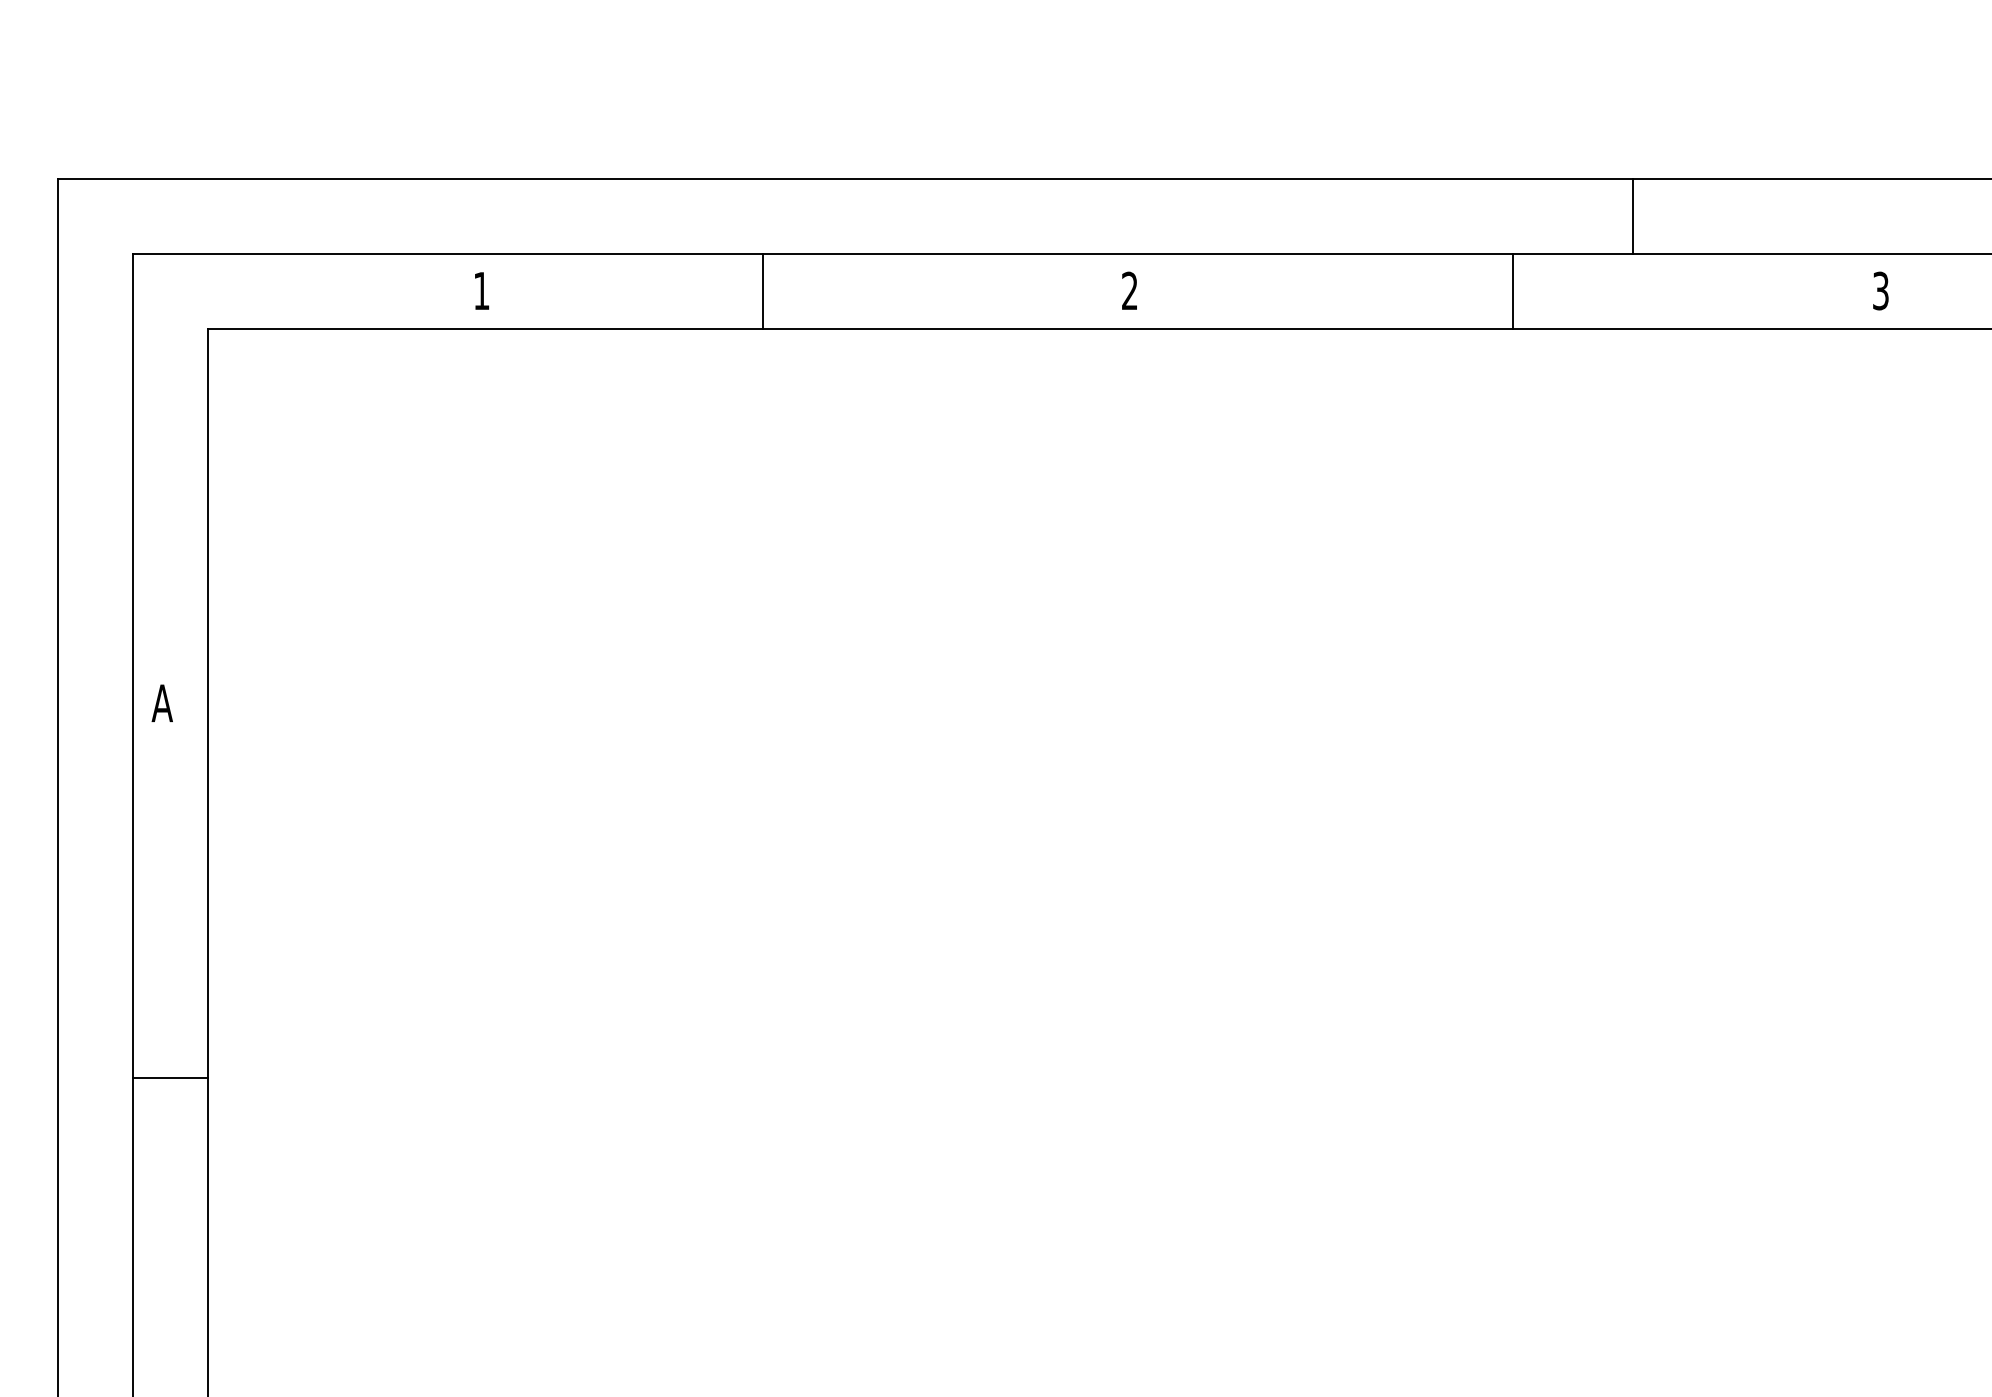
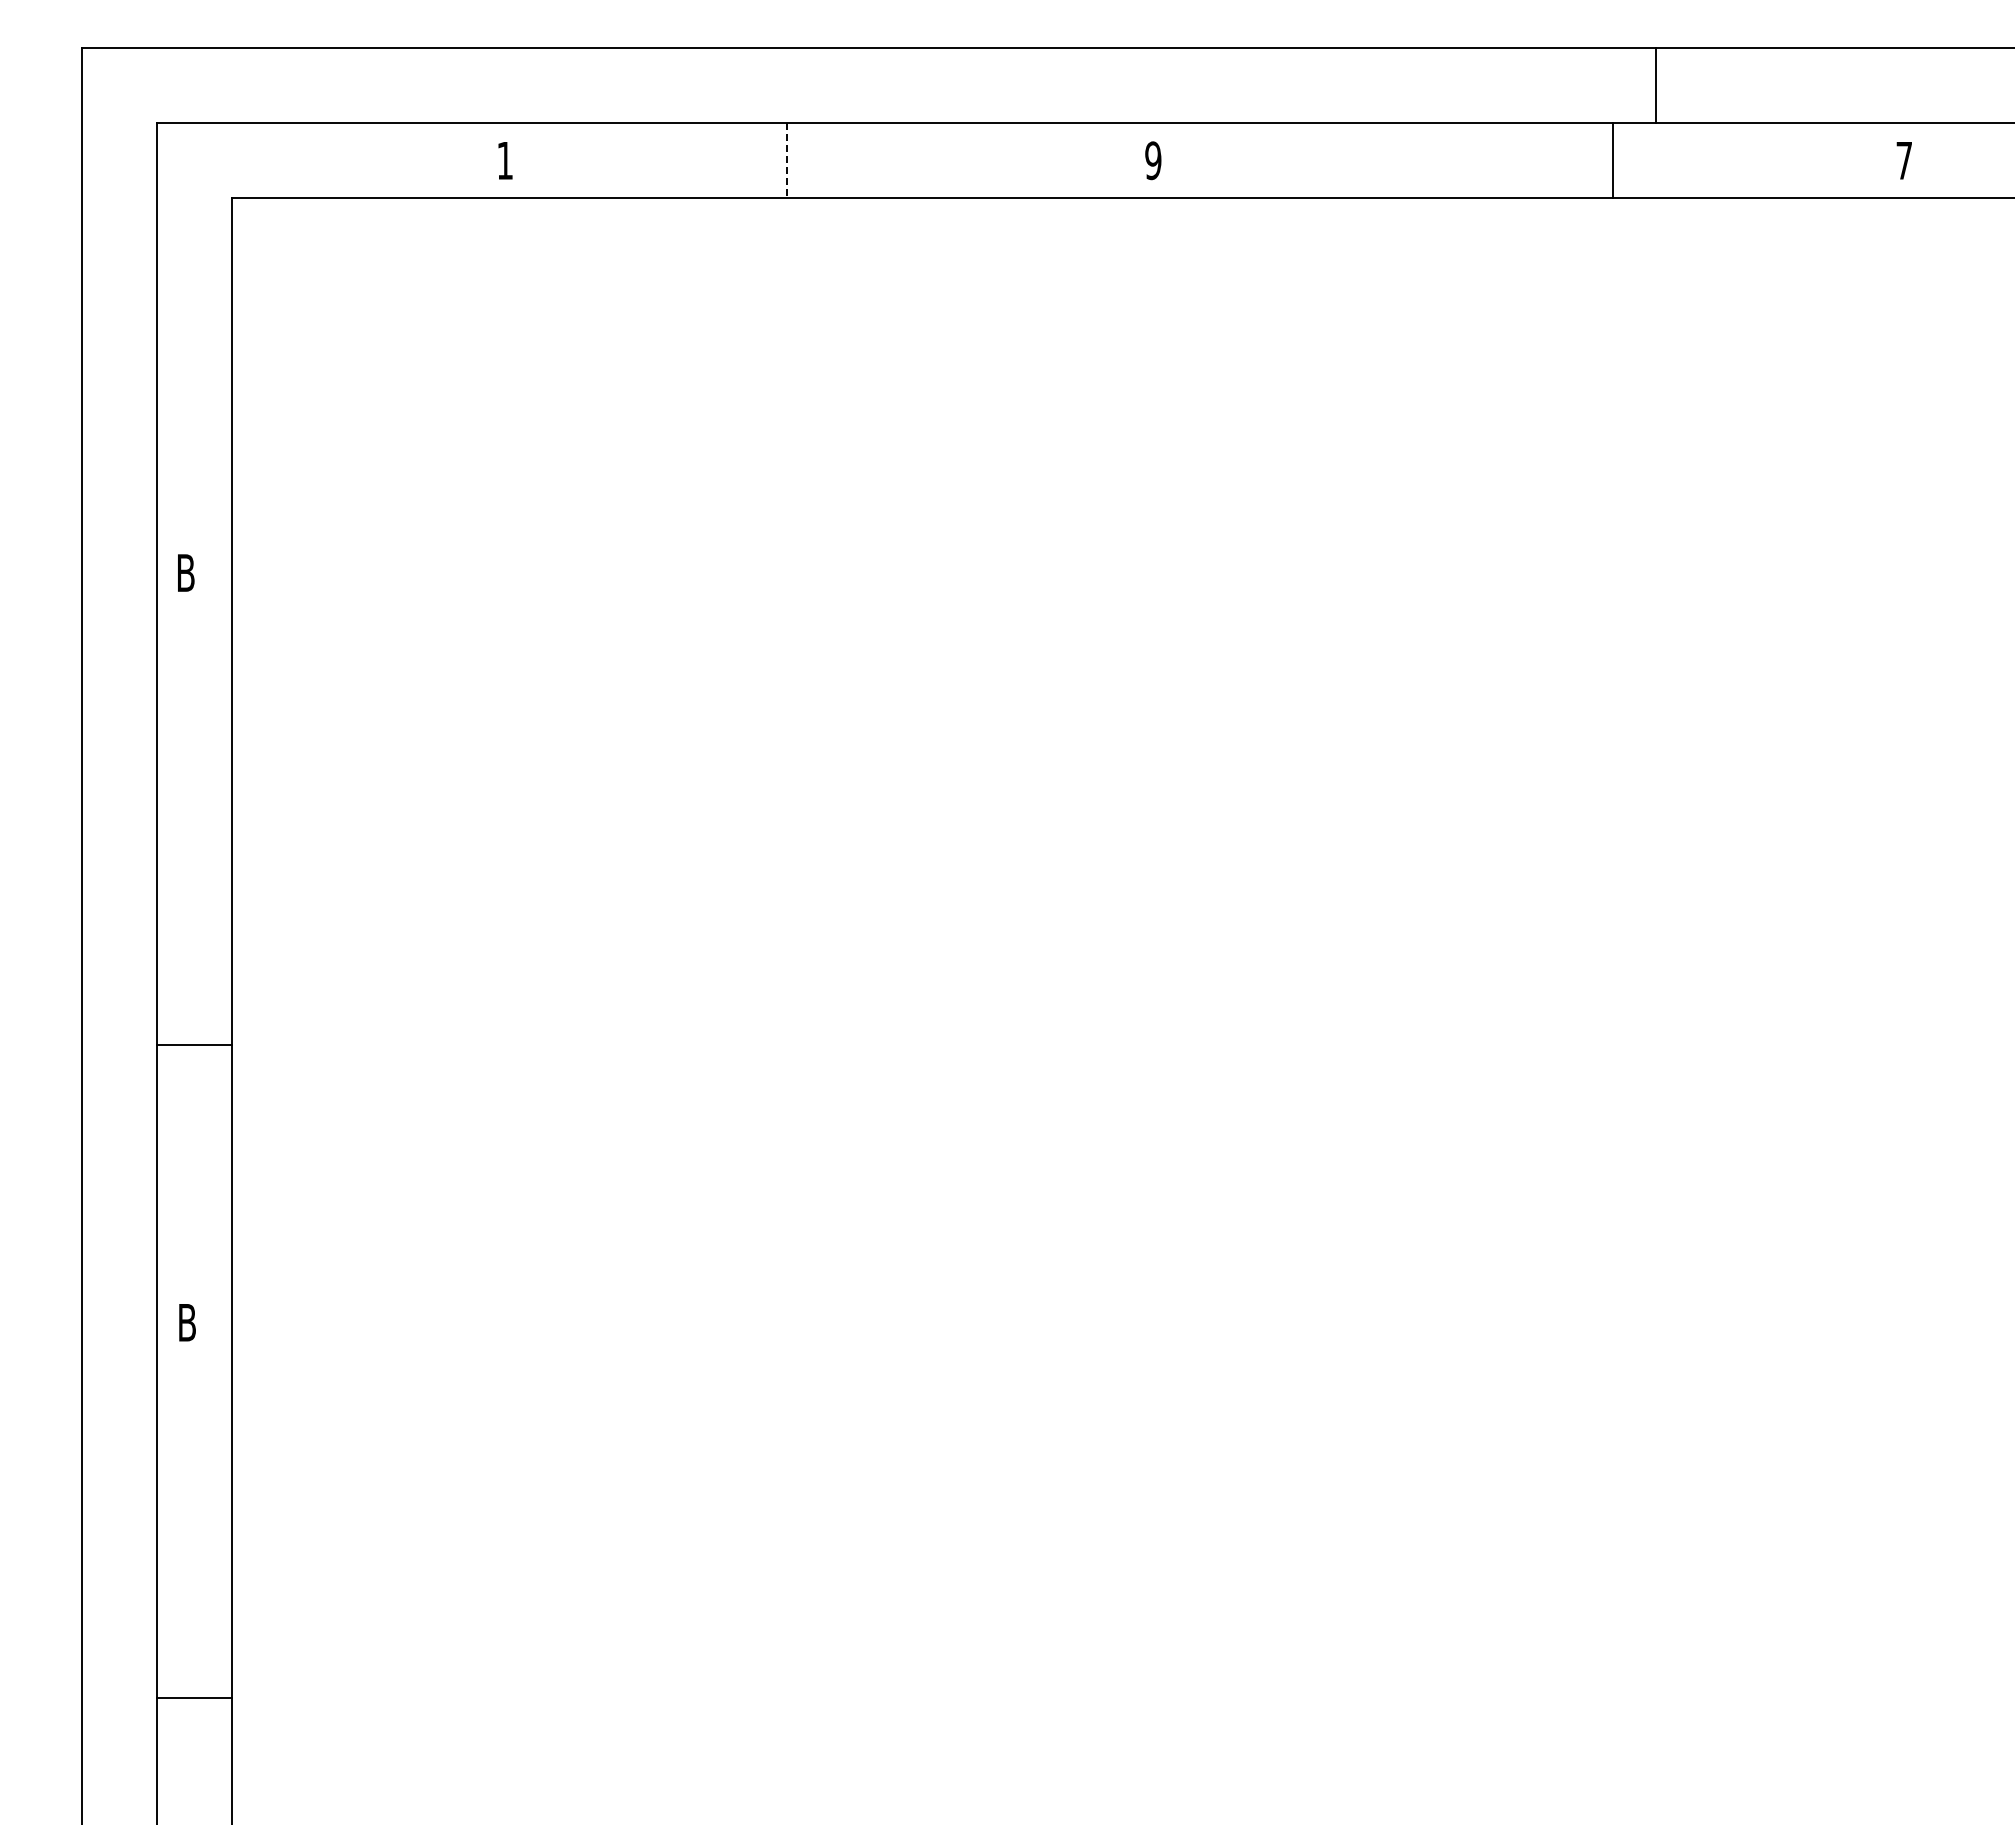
text: (1130, 290) -> (1153, 160), 2 -> 9
line: (1513, 290) -> (1613, 160), moved
text: (1881, 290) -> (1904, 160), 3 -> 7
line: (763, 291) -> (786, 161), solid -> dashed
text: (162, 702) -> (185, 572), A -> B
line: (170, 1077) -> (193, 1044), moved

